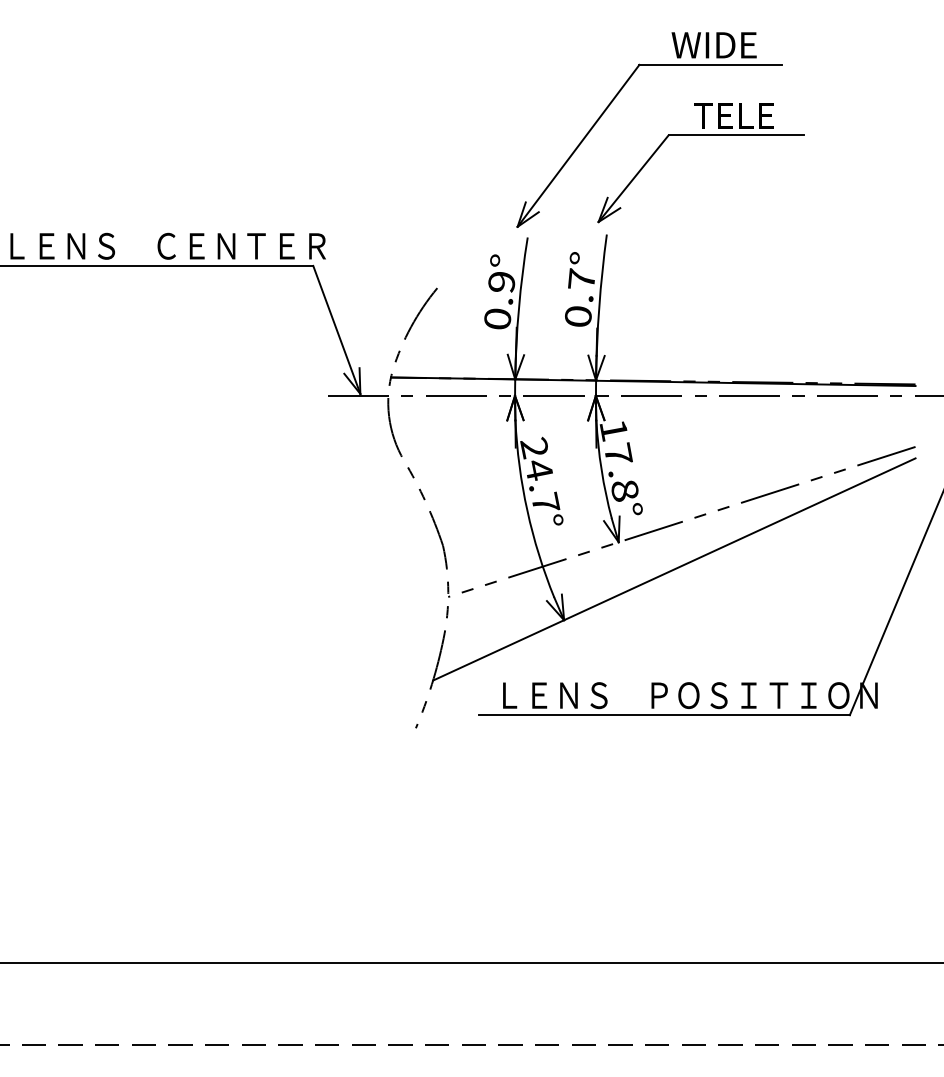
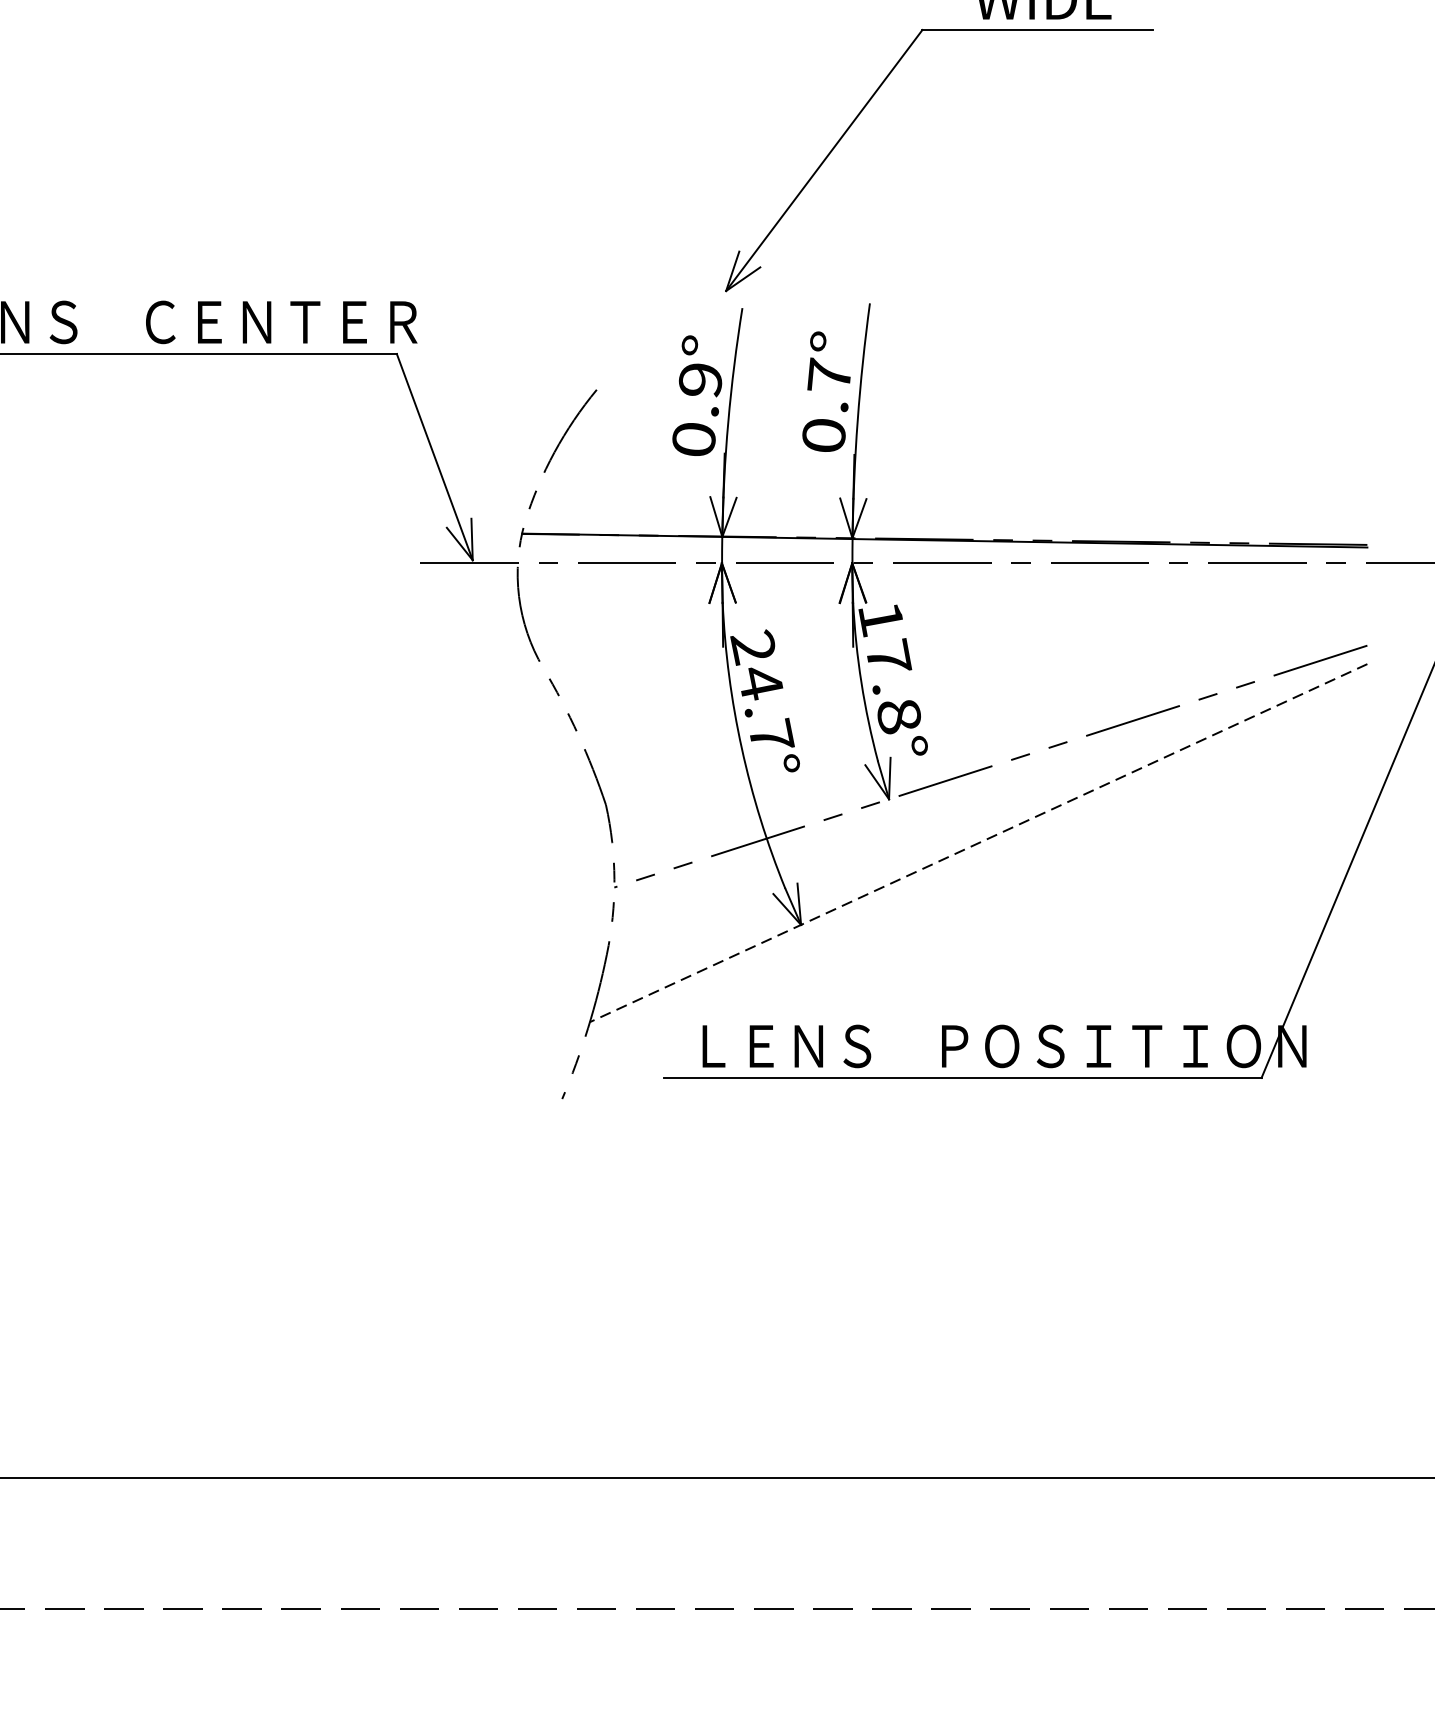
part: (700, 135) -> (1020, 143), removed
line: (674, 569) -> (978, 843), solid -> dashed

